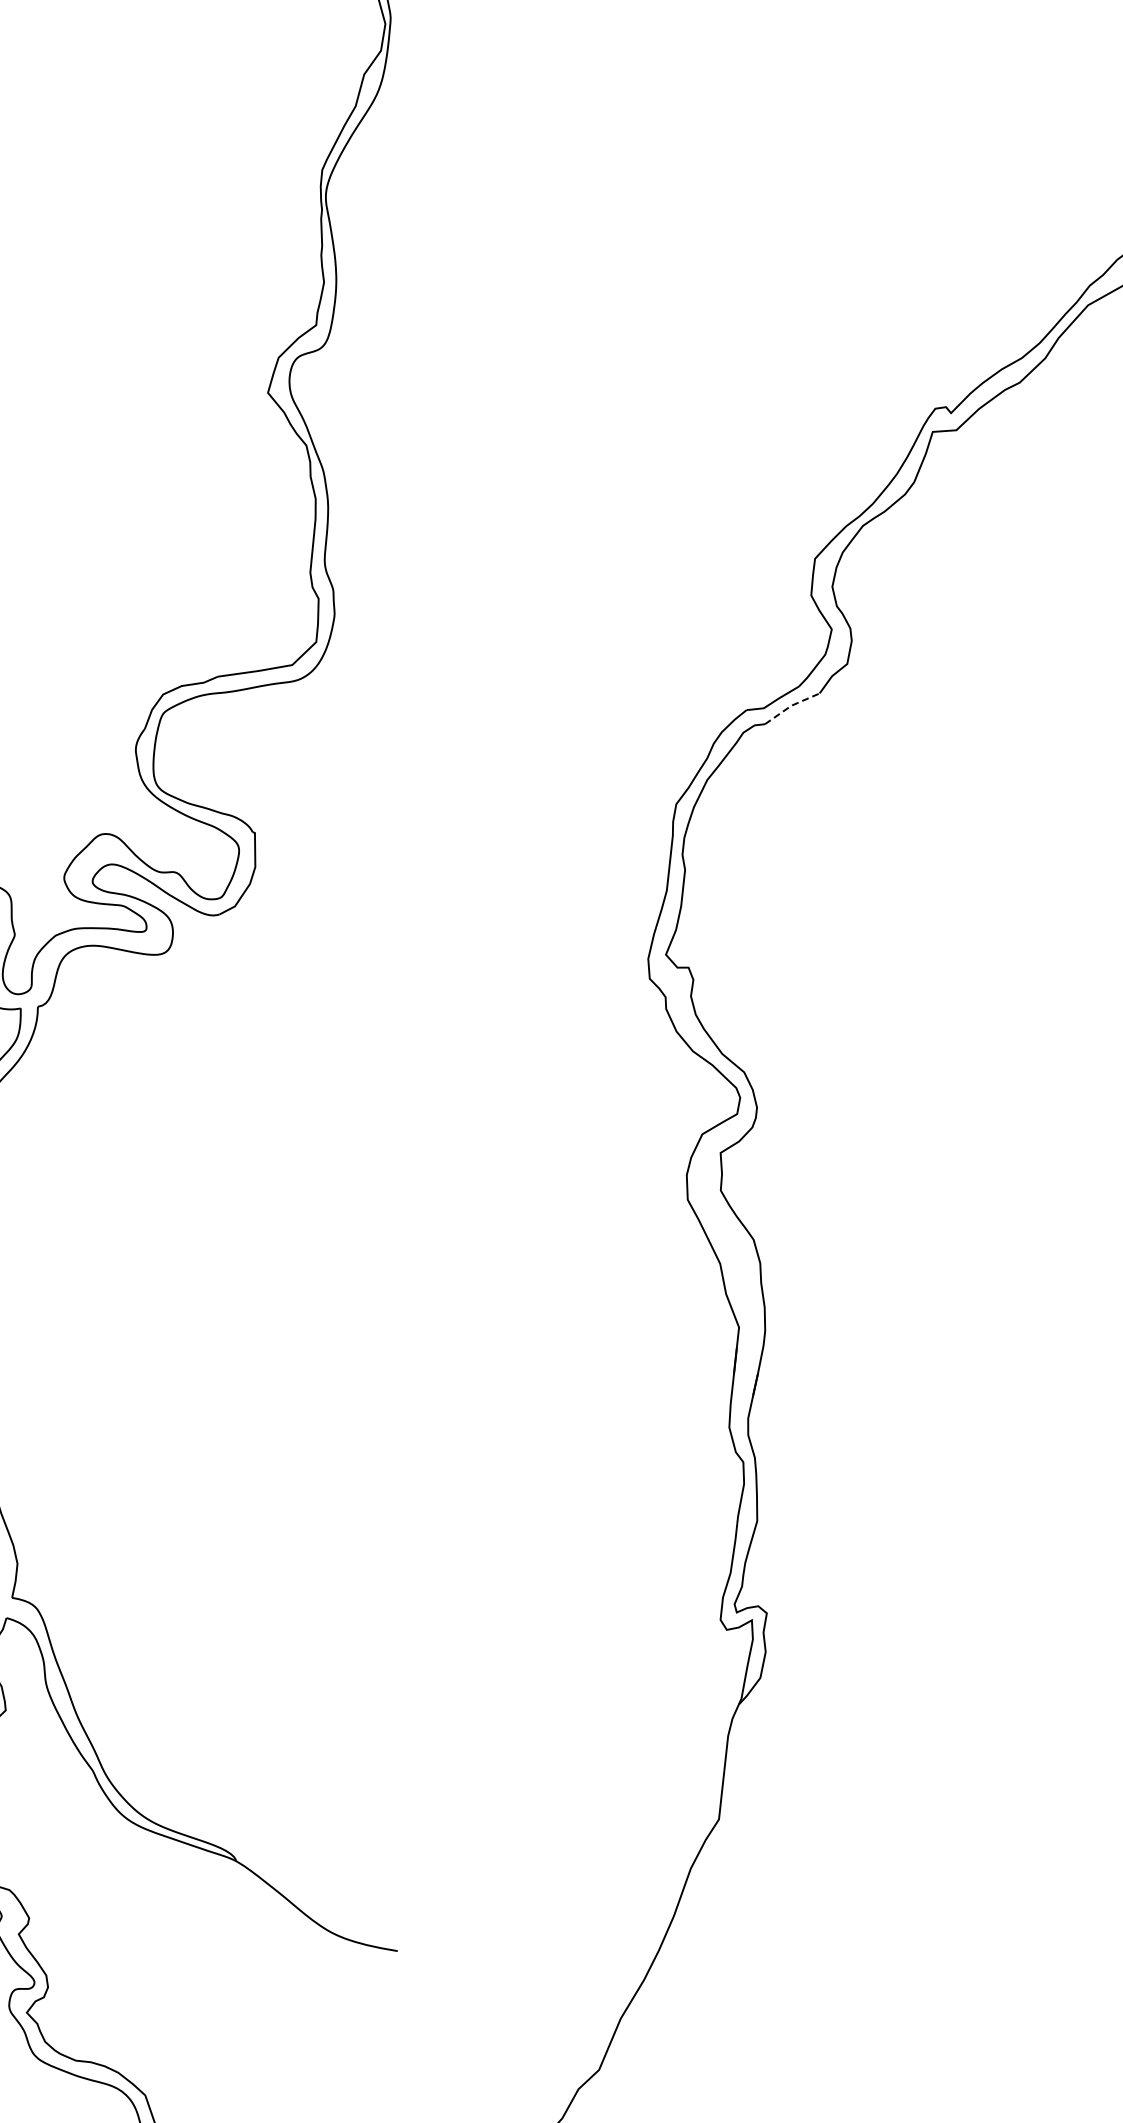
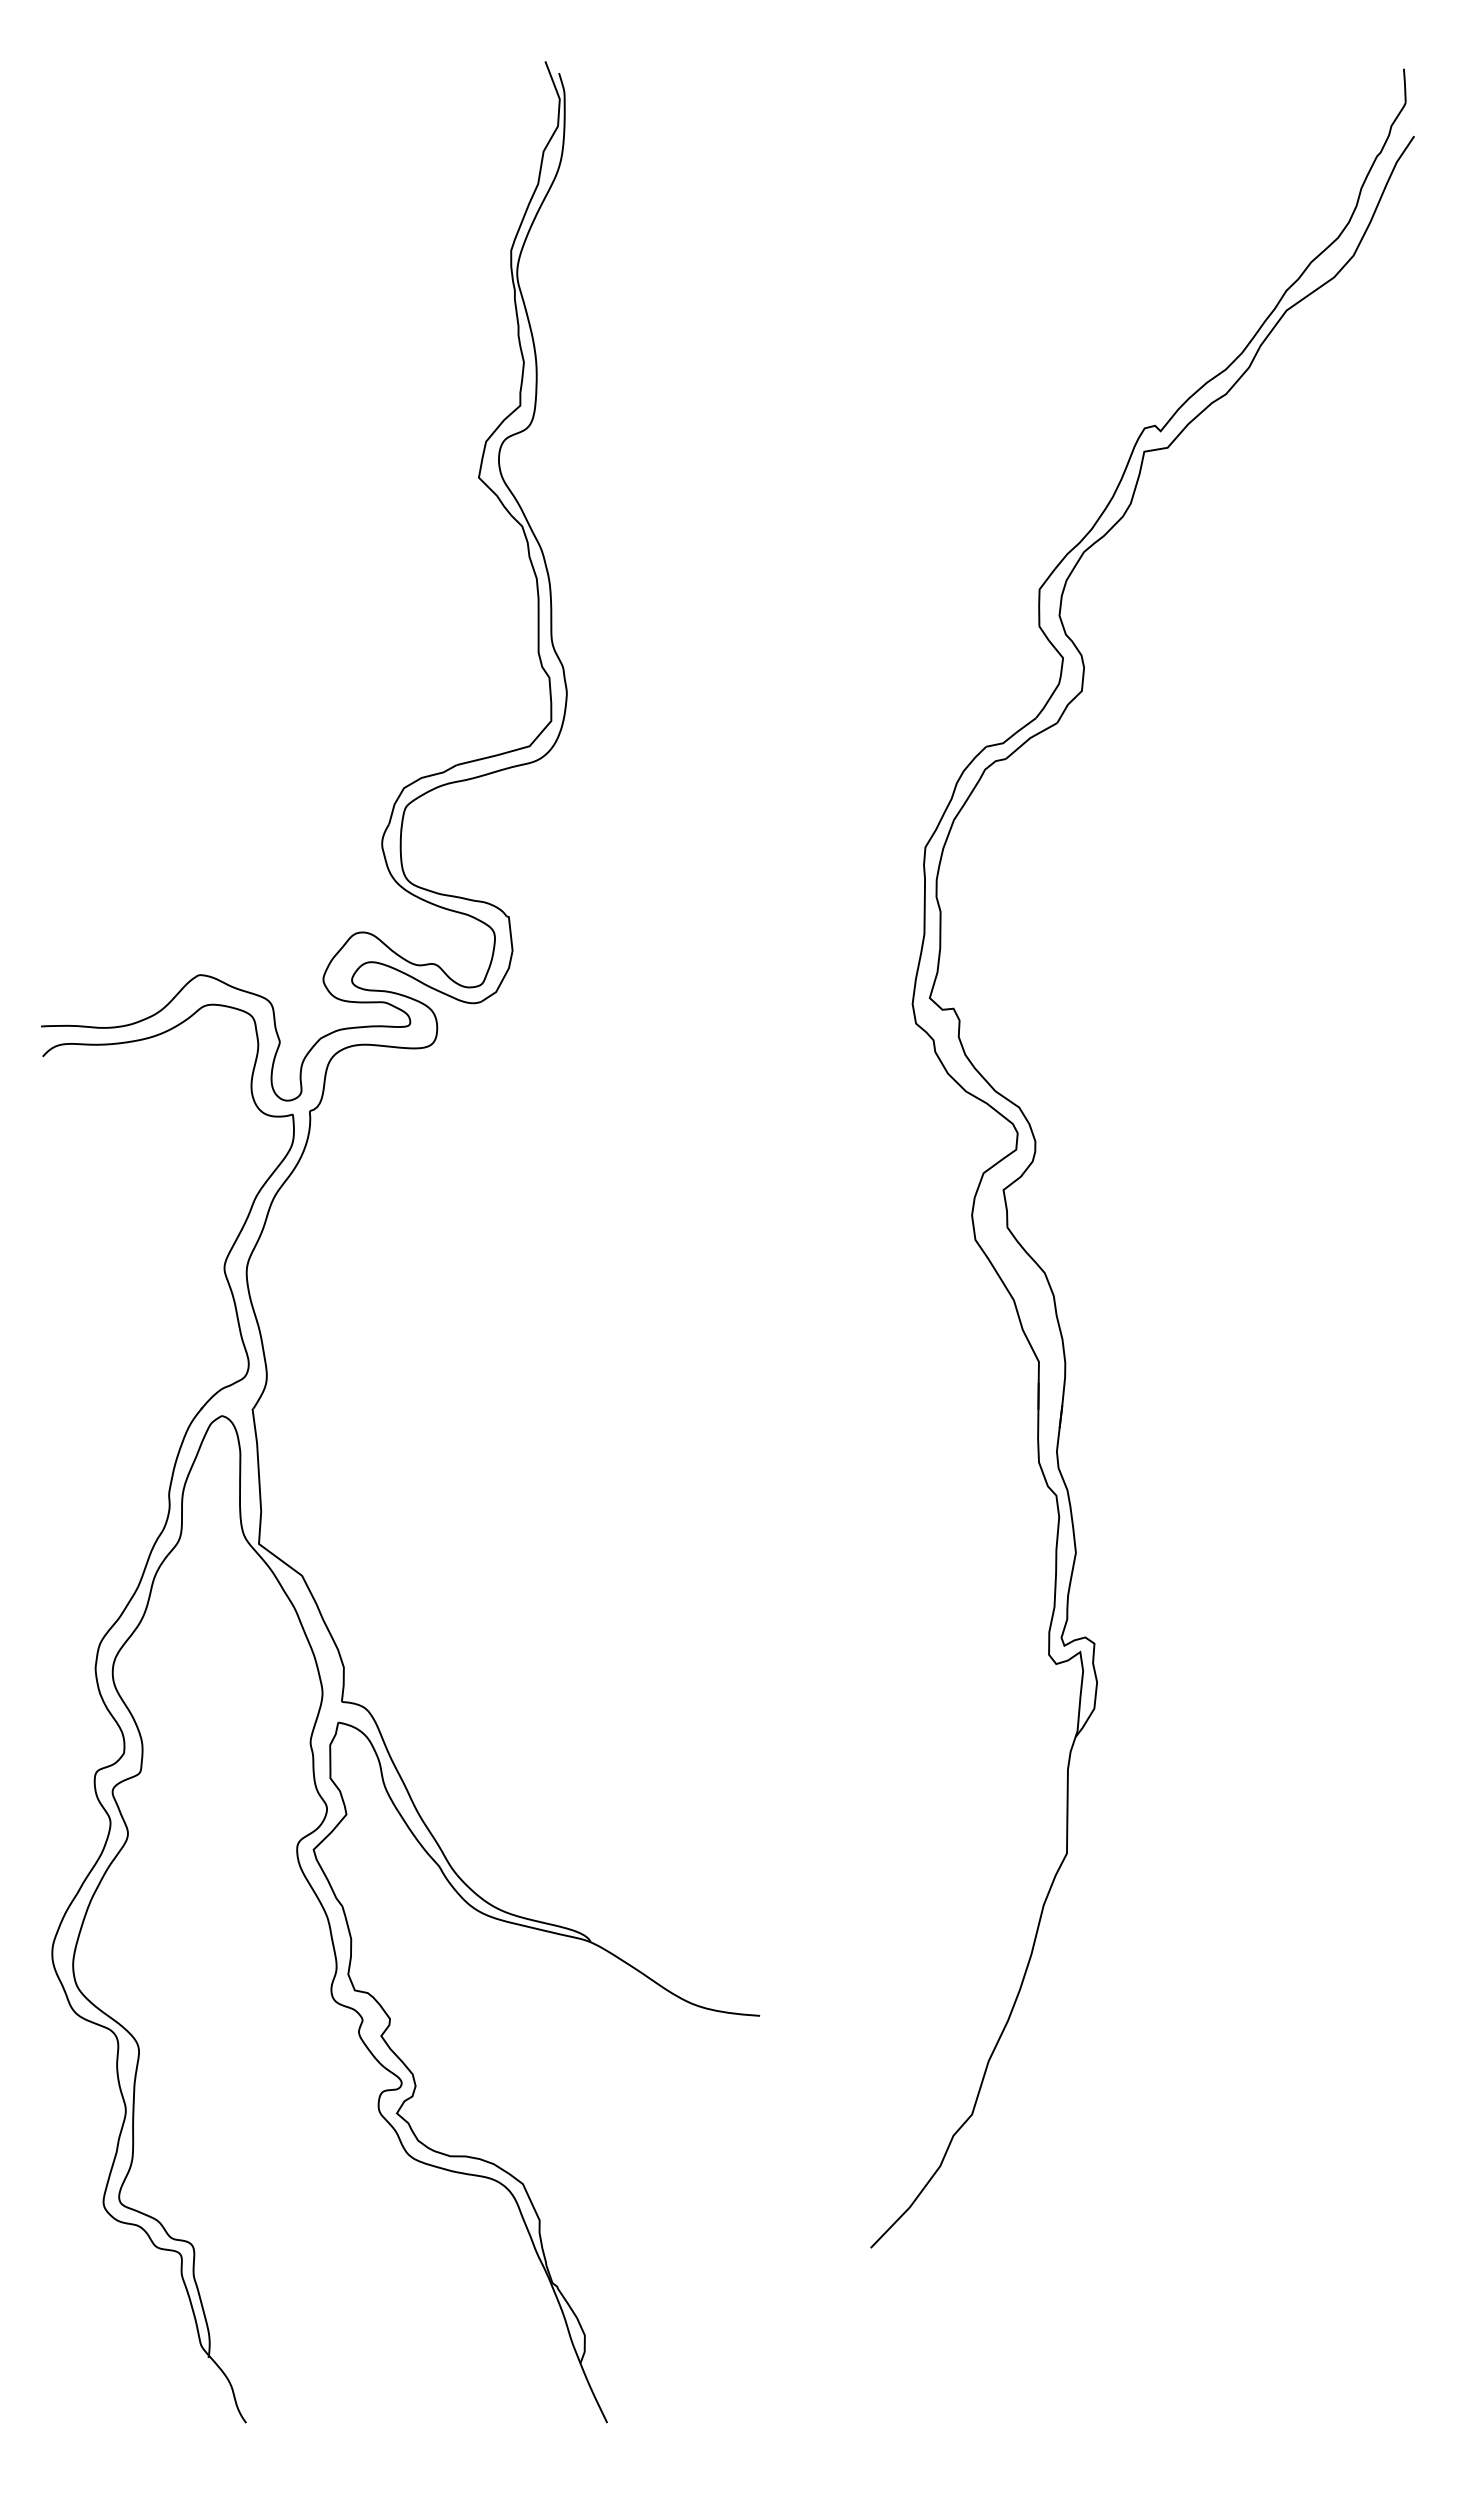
line: (791, 706) -> (1030, 738), dashed -> solid

